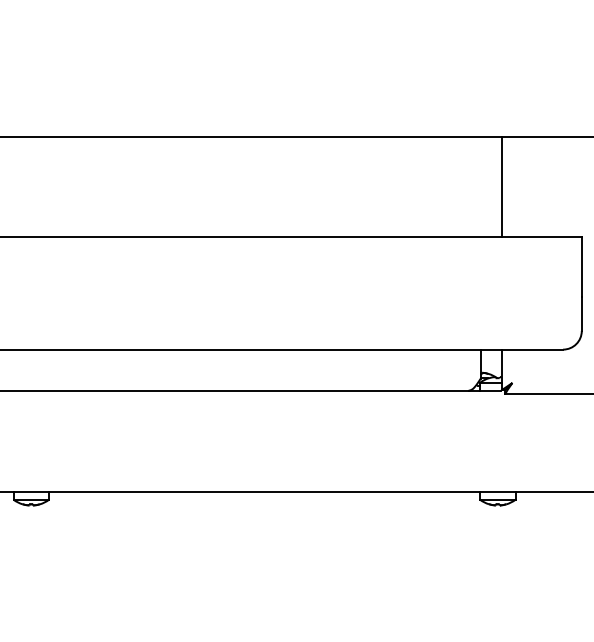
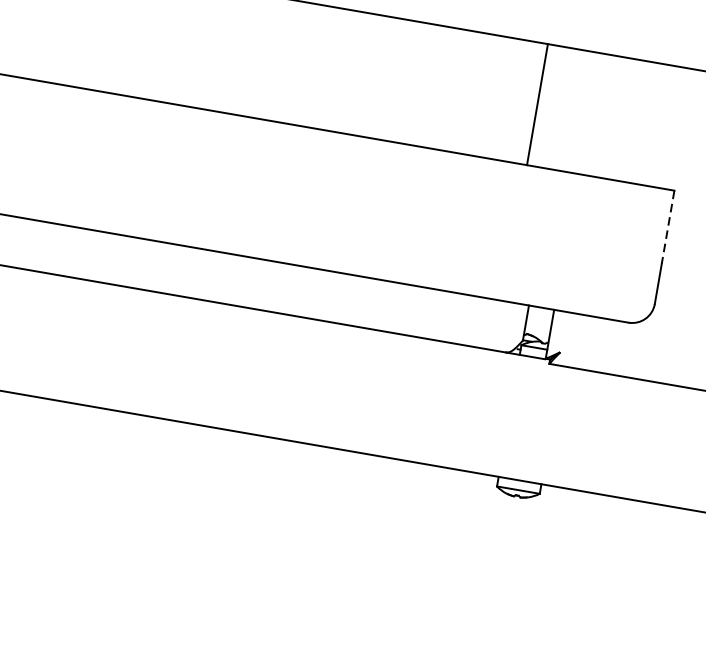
line: (501, 186) -> (537, 104), moved
line: (581, 267) -> (667, 227), solid -> dashed

